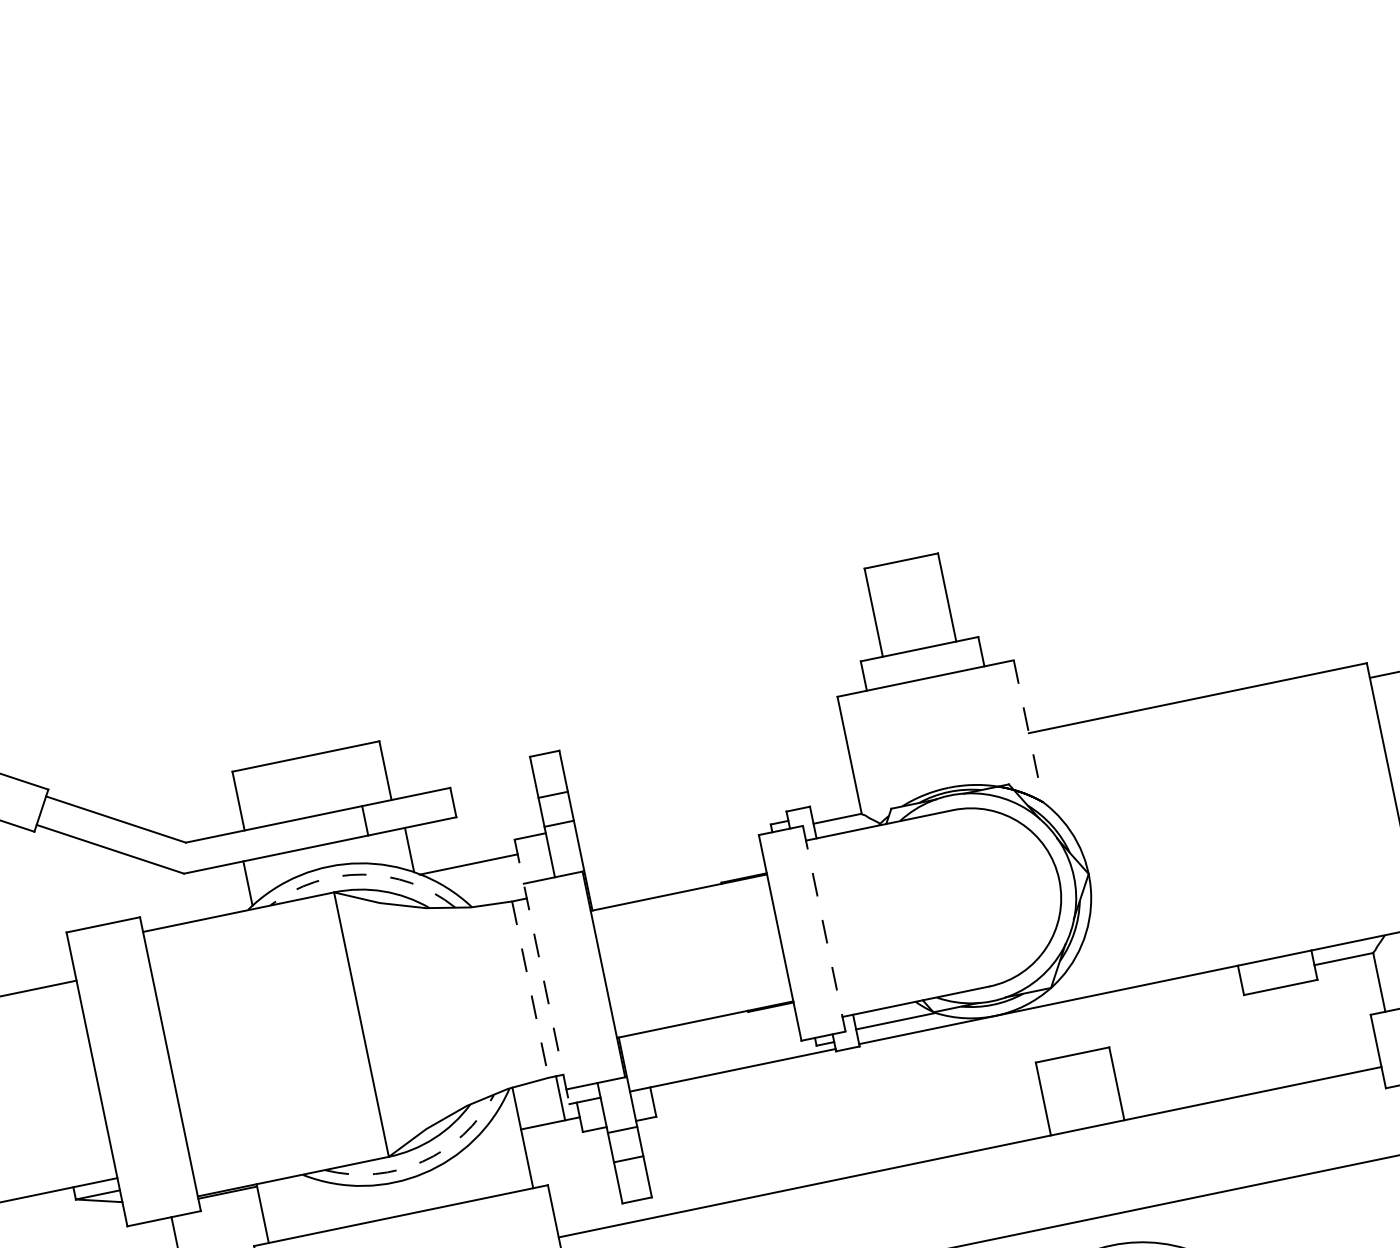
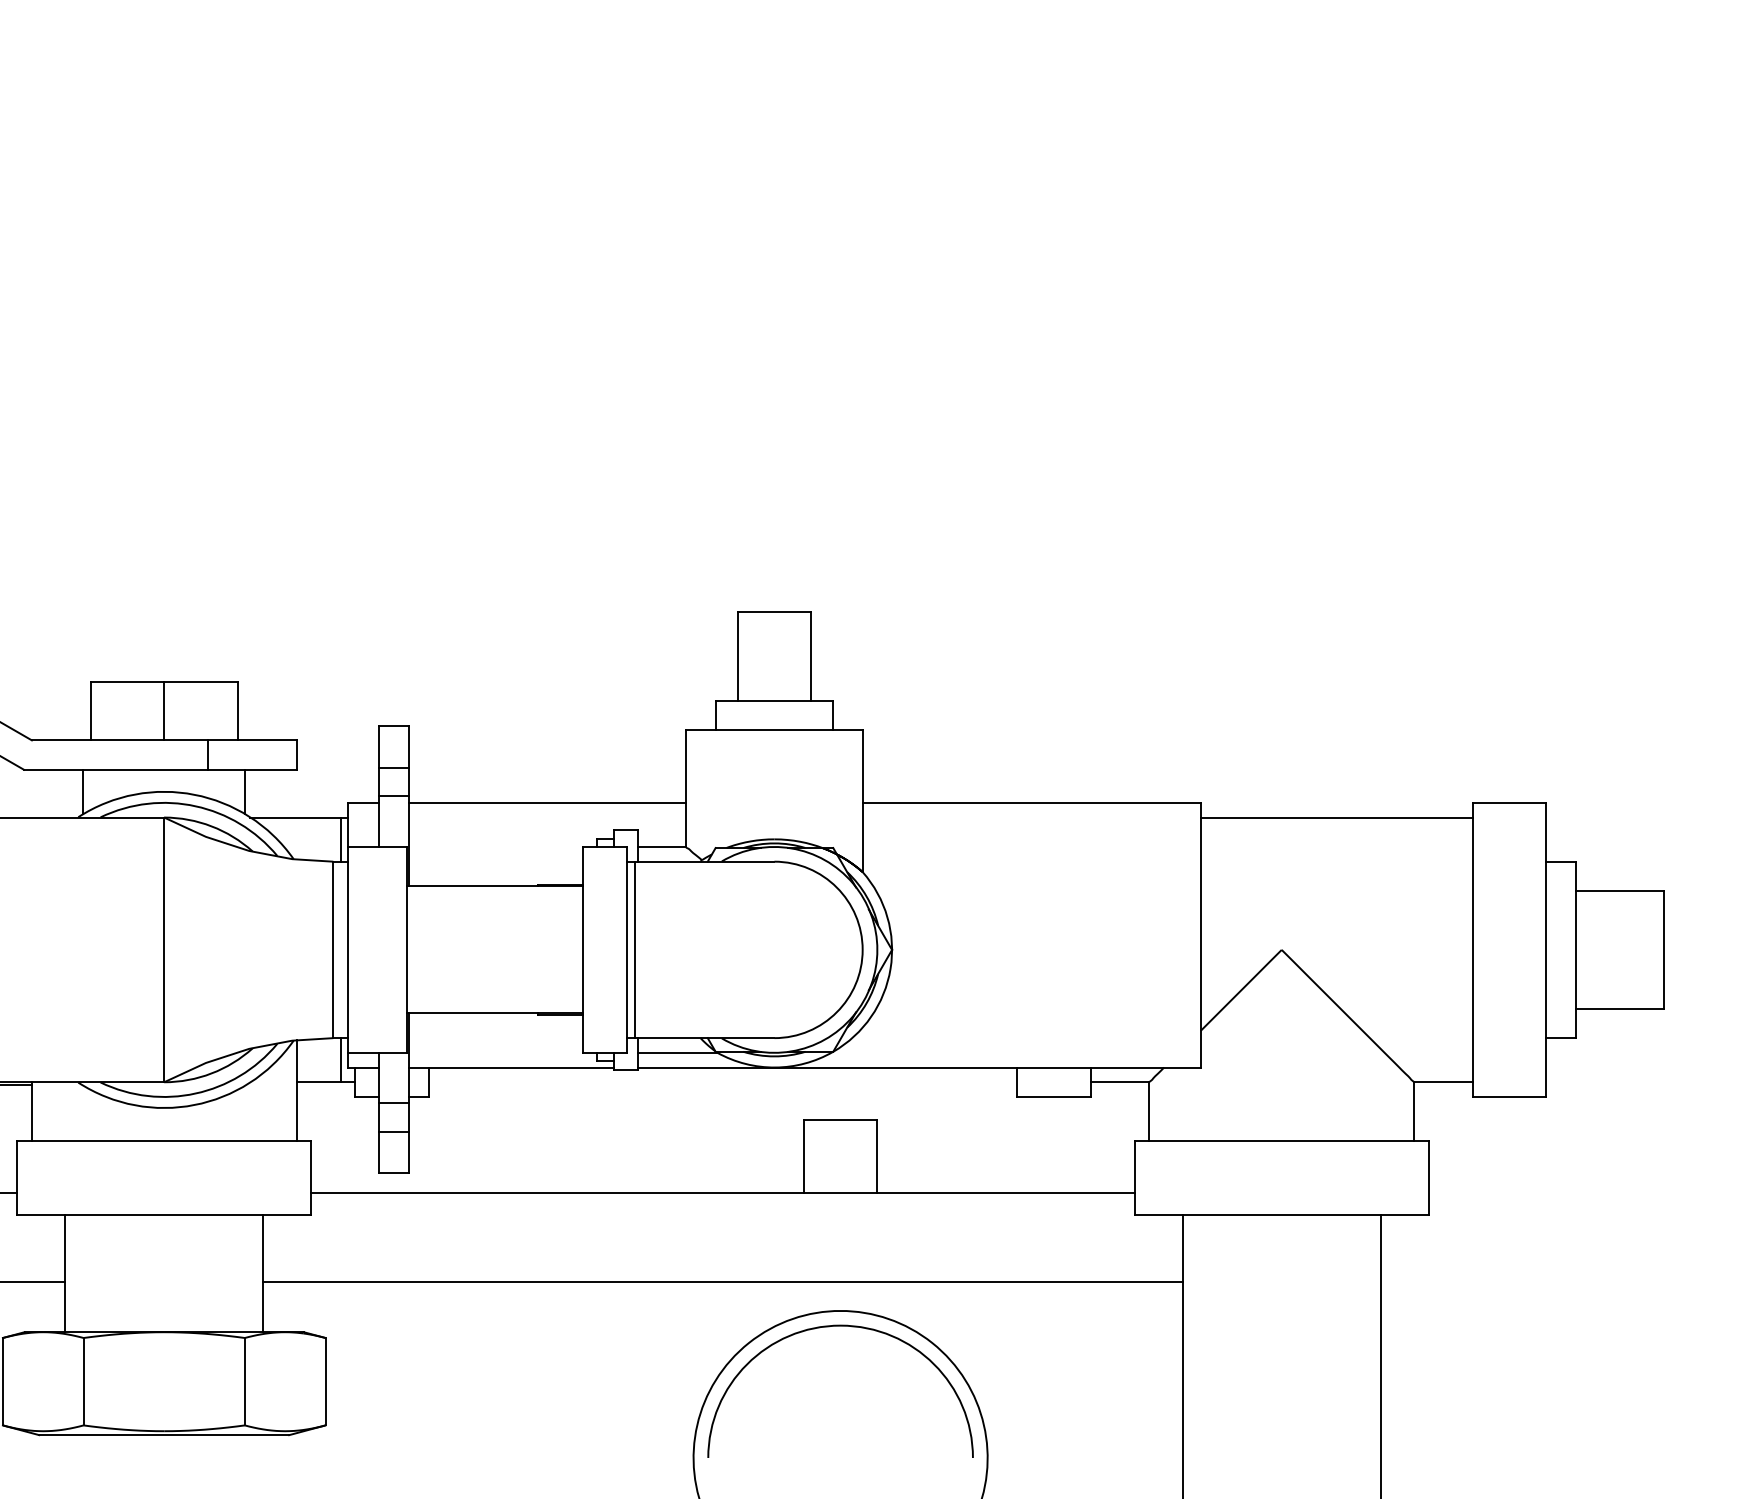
line: (1028, 730) -> (862, 800), dashed -> solid
line: (312, 785) -> (164, 710), added
line: (713, 798) -> (547, 802), added
arc: (363, 874) -> (195, 806), dashed -> solid
line: (514, 877) -> (340, 839), added
line: (831, 926) -> (634, 949), added
line: (824, 928) -> (627, 949), dashed -> solid
line: (542, 972) -> (348, 935), dashed -> solid
line: (530, 990) -> (333, 950), dashed -> solid
arc: (422, 1161) -> (195, 1093), dashed -> solid

